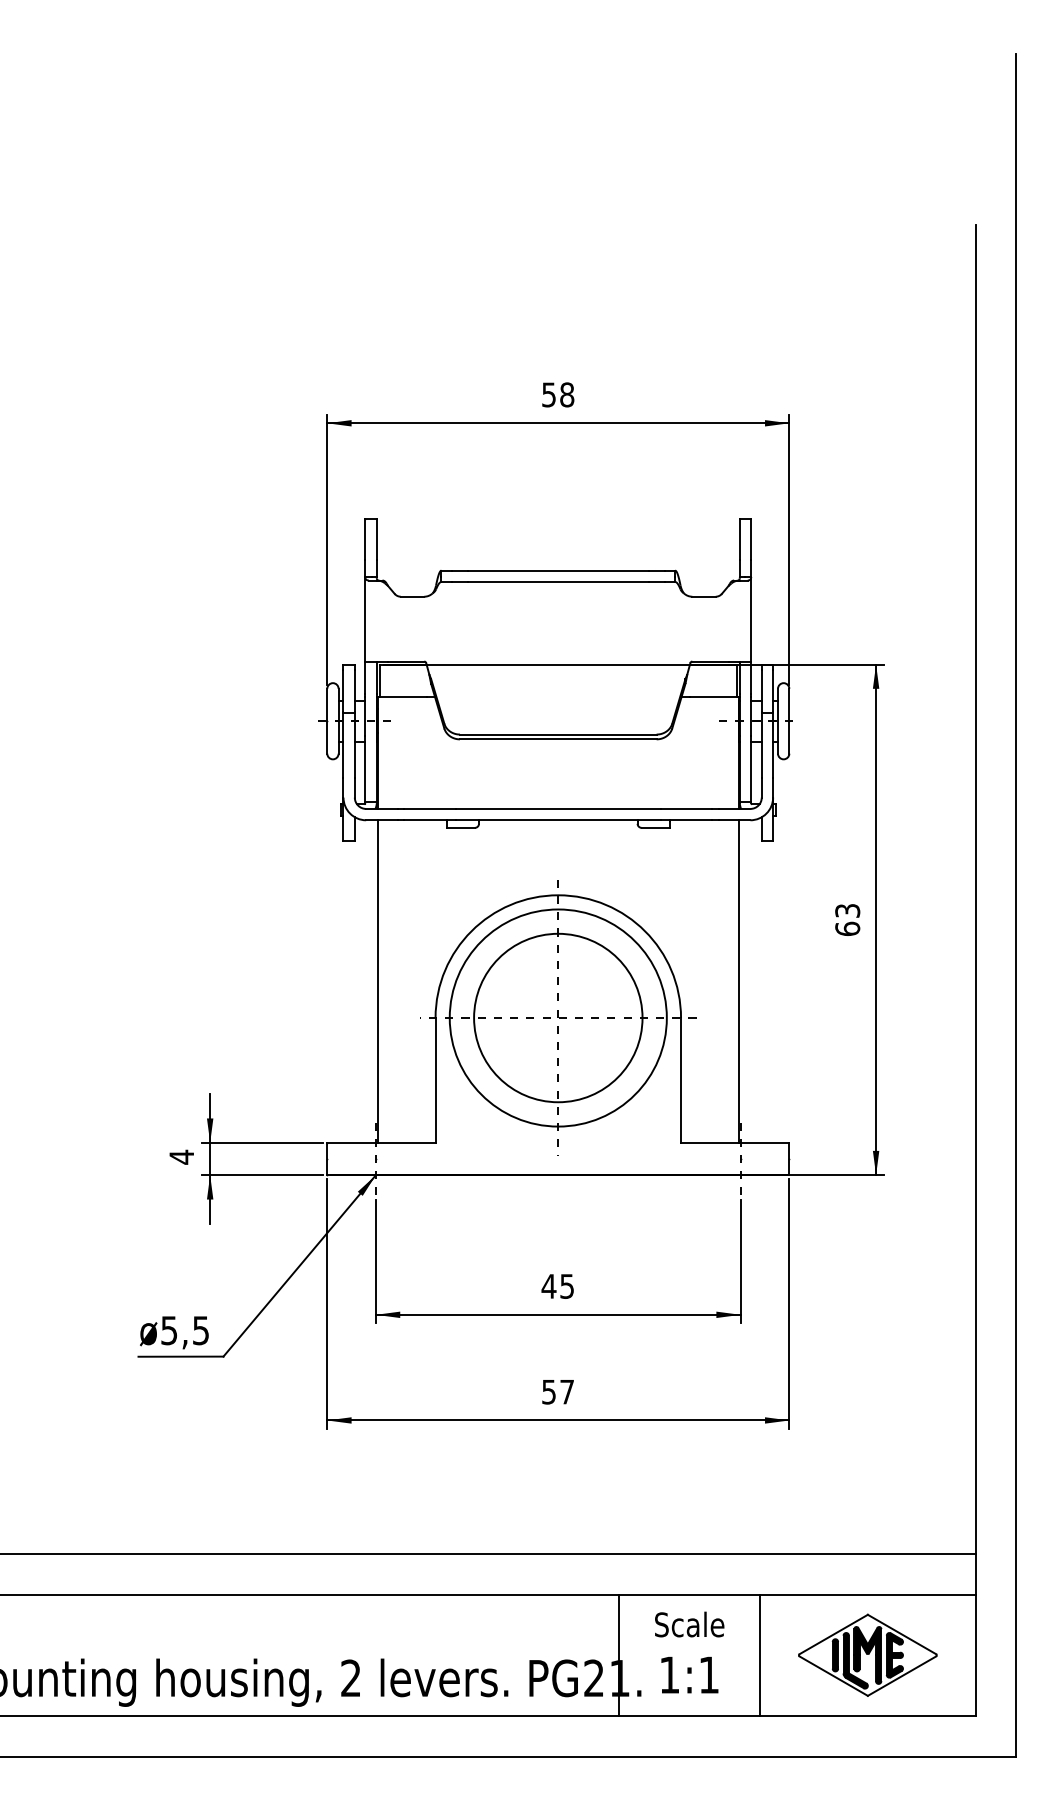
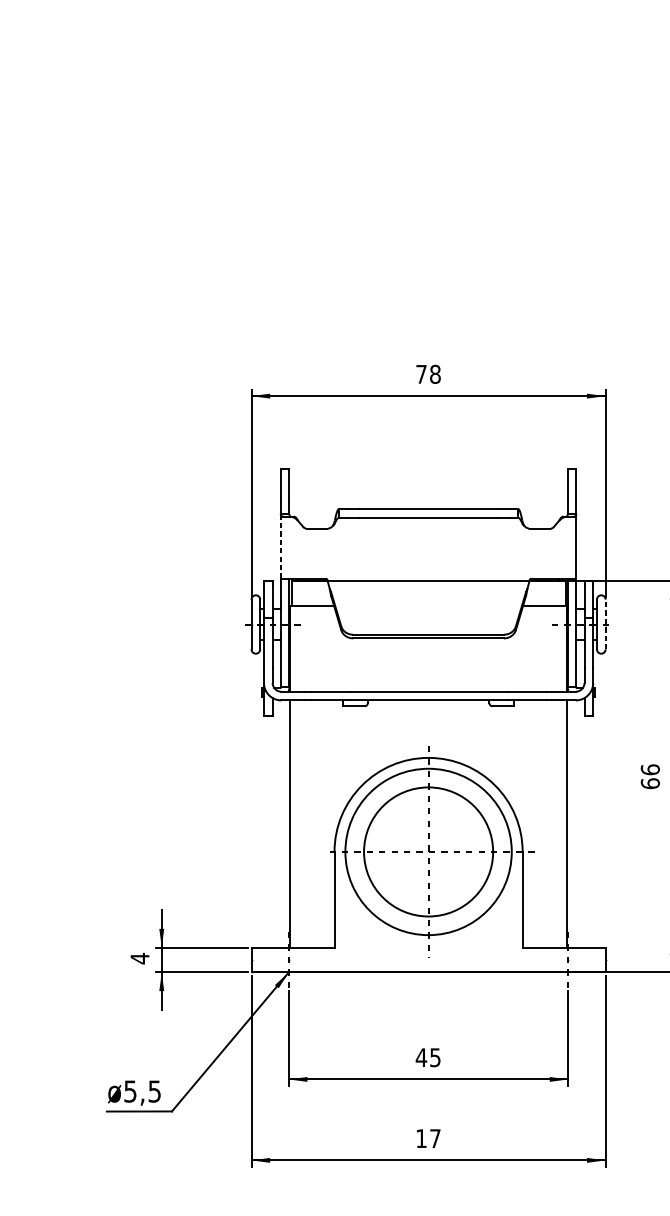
text: (548, 394) -> (421, 374), 58 -> 78
line: (365, 618) -> (280, 545), solid -> dashed
line: (789, 720) -> (605, 623), solid -> dashed
text: (847, 910) -> (650, 769), 63 -> 66
text: (548, 1392) -> (421, 1138), 57 -> 17

